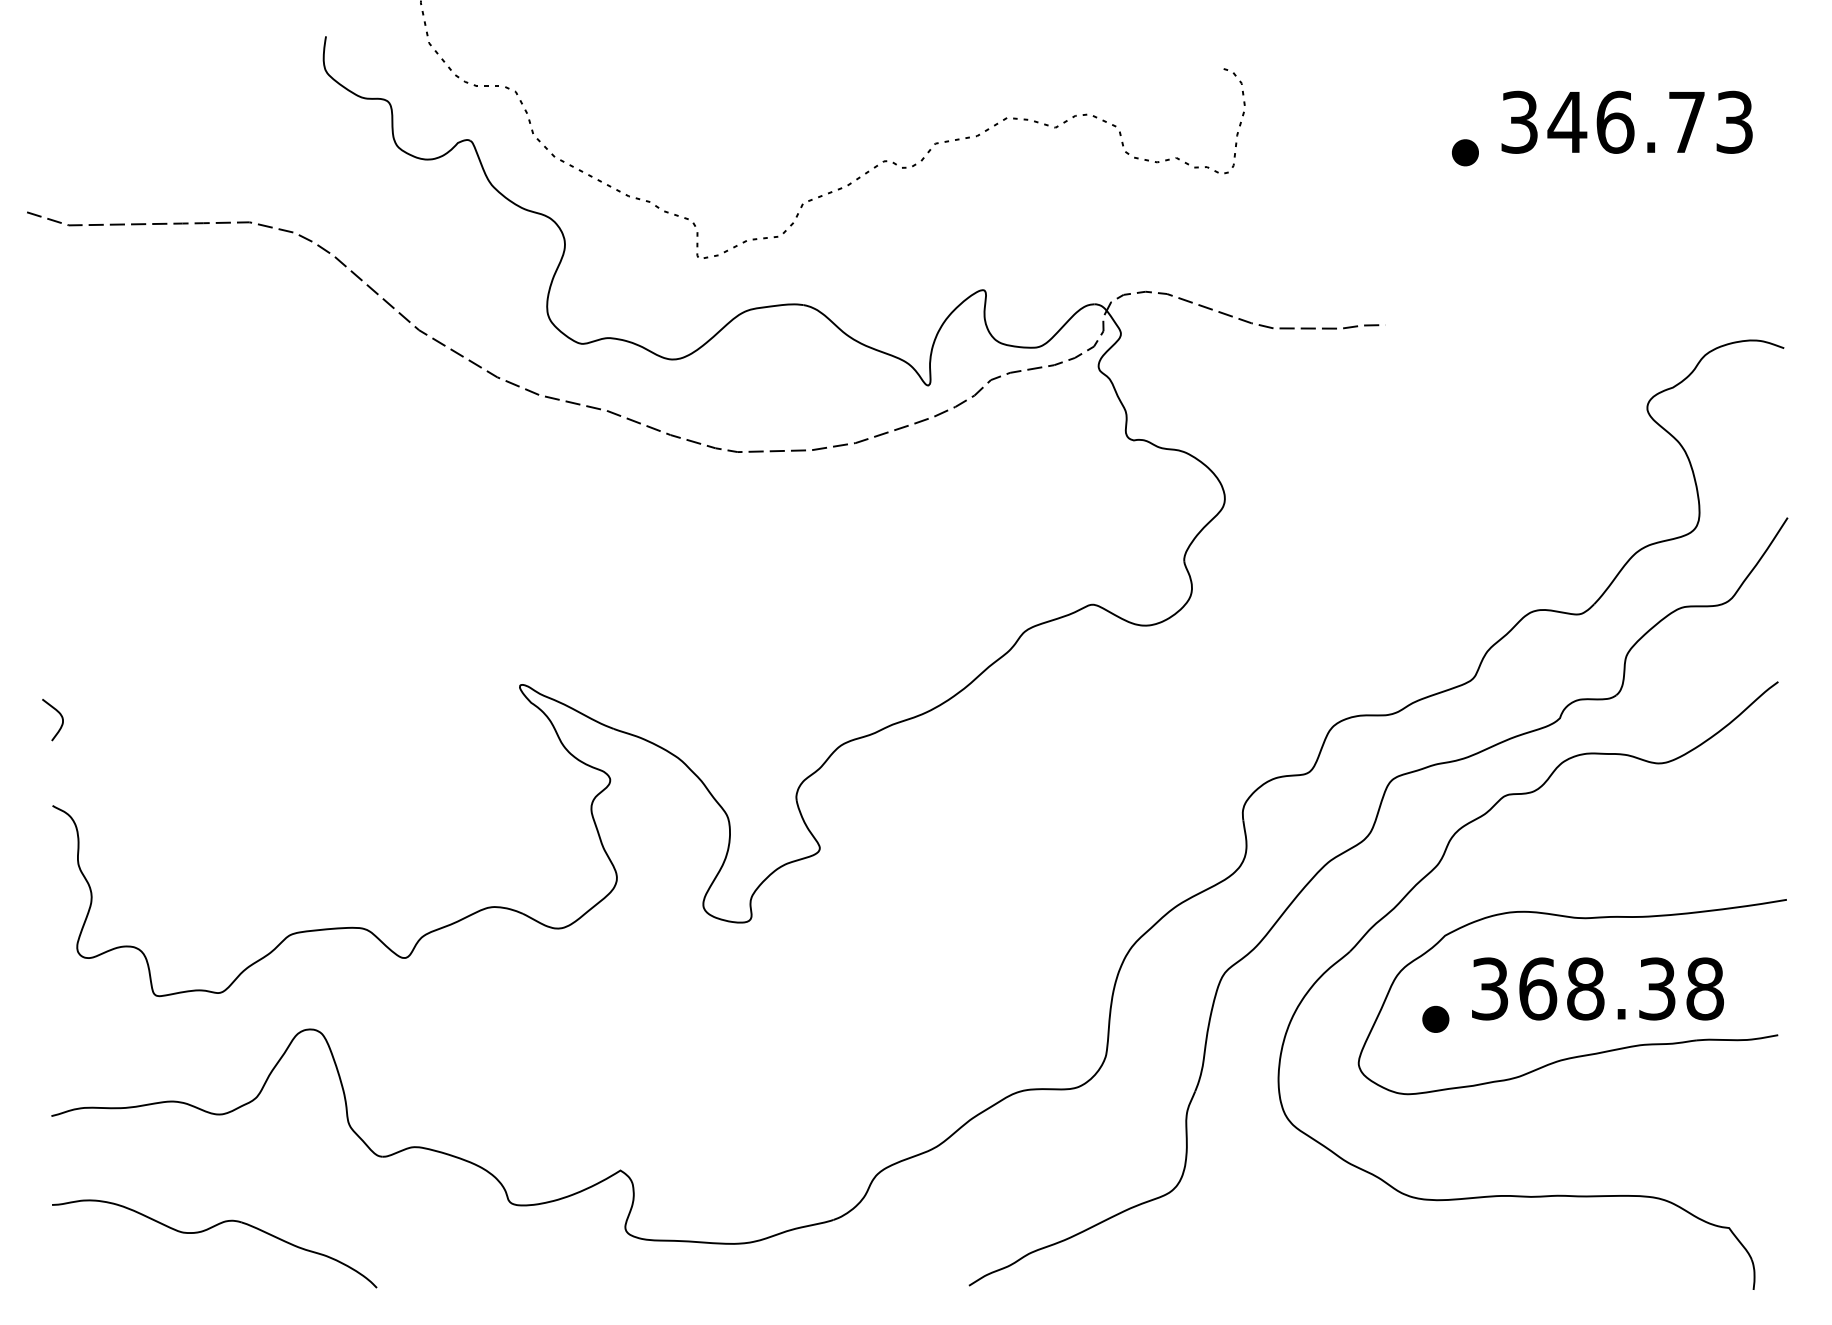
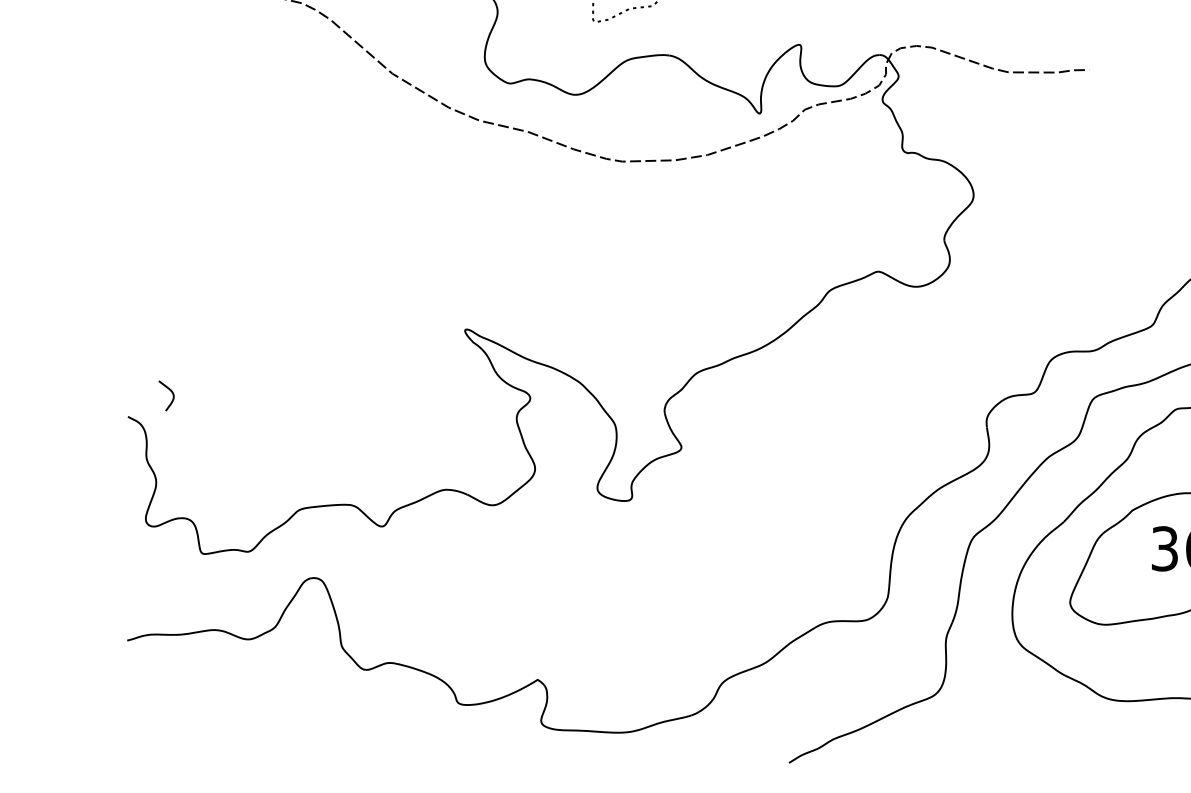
curve: (60, 716) -> (171, 393), moved
part: (1435, 1018) -> (1125, 570), removed
part: (207, 1230) -> (239, 723), removed

